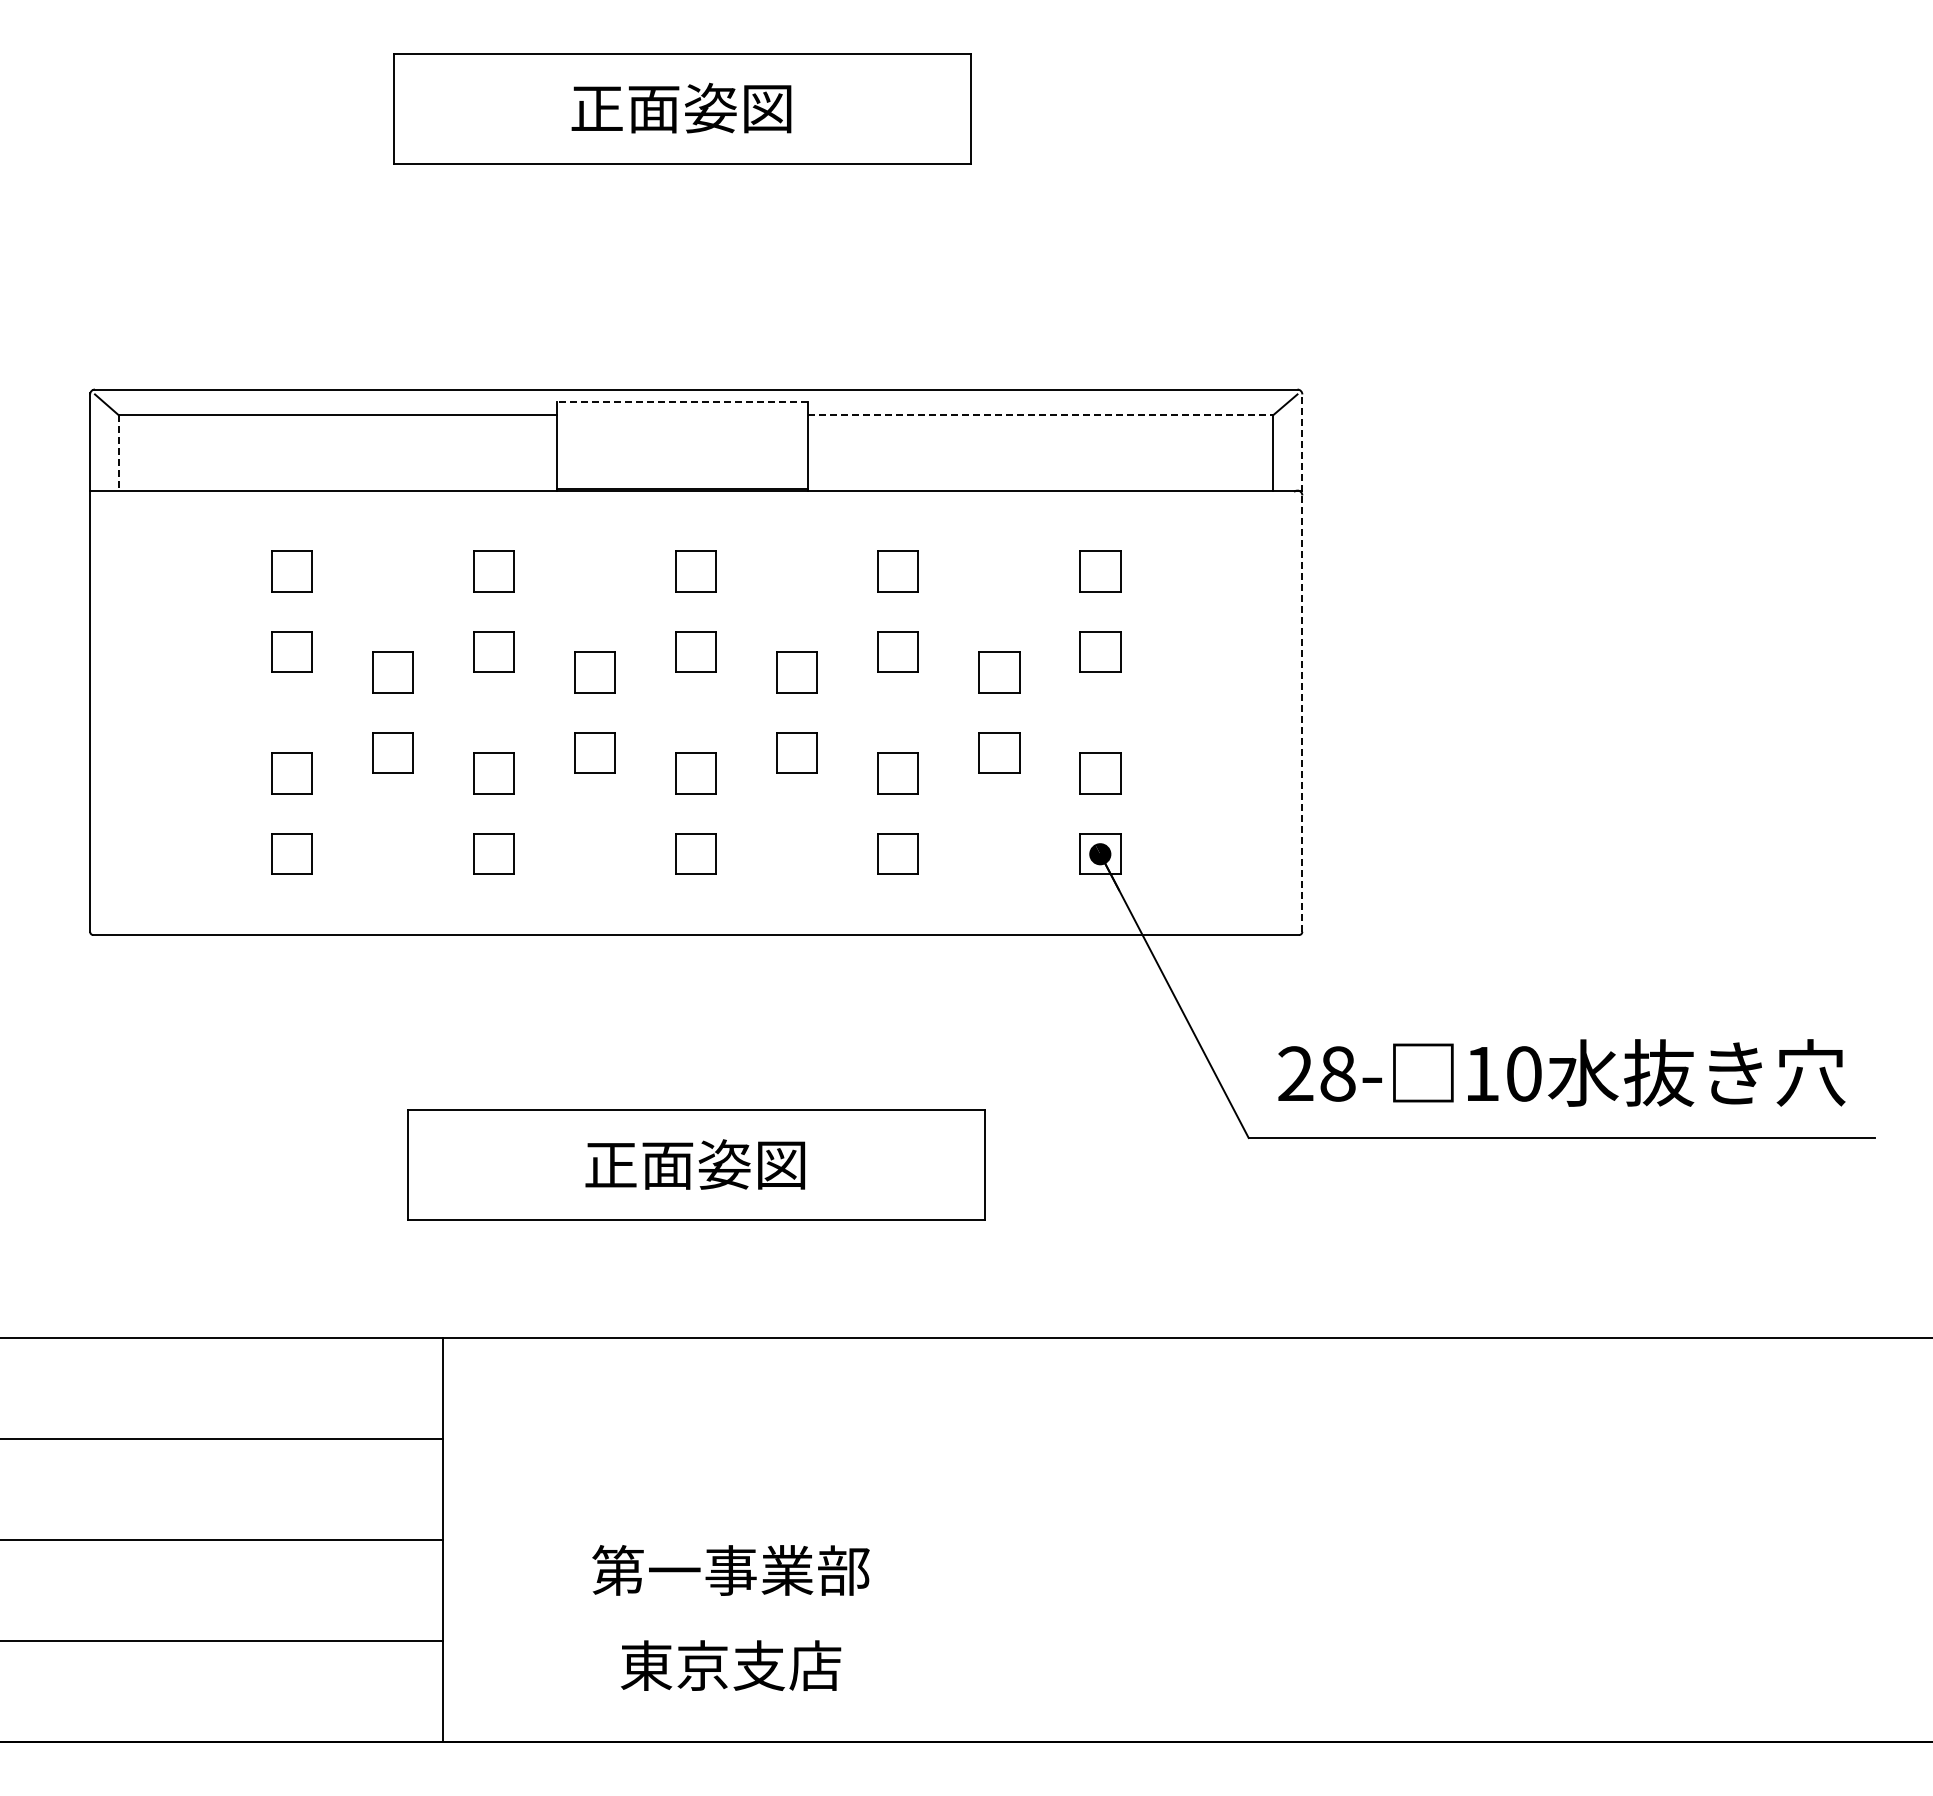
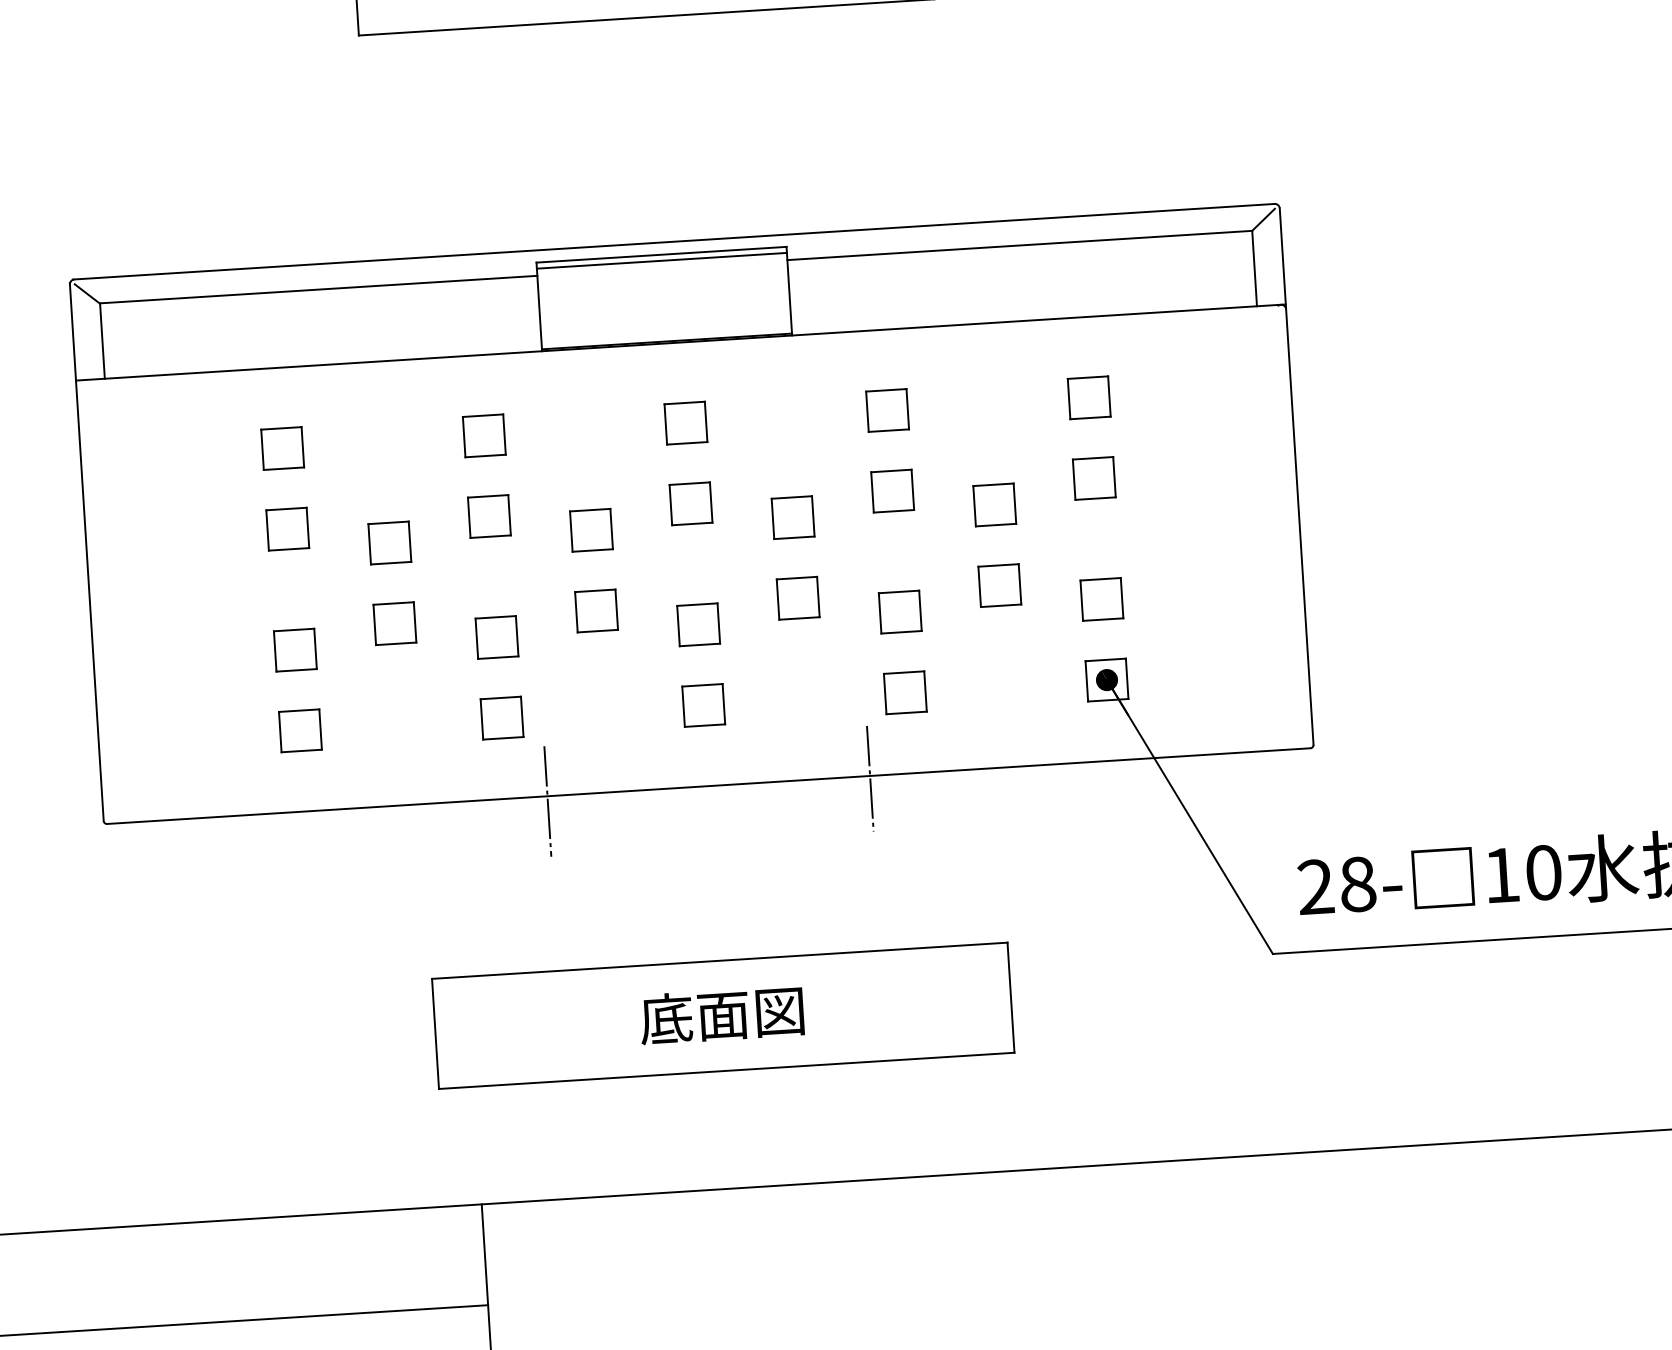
line: (681, 401) -> (660, 254), dashed -> solid
line: (682, 407) -> (661, 260), added
line: (1040, 415) -> (1019, 245), dashed -> solid
line: (119, 452) -> (102, 340), dashed -> solid
line: (1302, 663) -> (1296, 477), dashed -> solid
line: (857, 937) -> (869, 778), added
line: (534, 939) -> (547, 800), added
text: (695, 1164) -> (722, 1015), 正面姿図 -> 底面図

